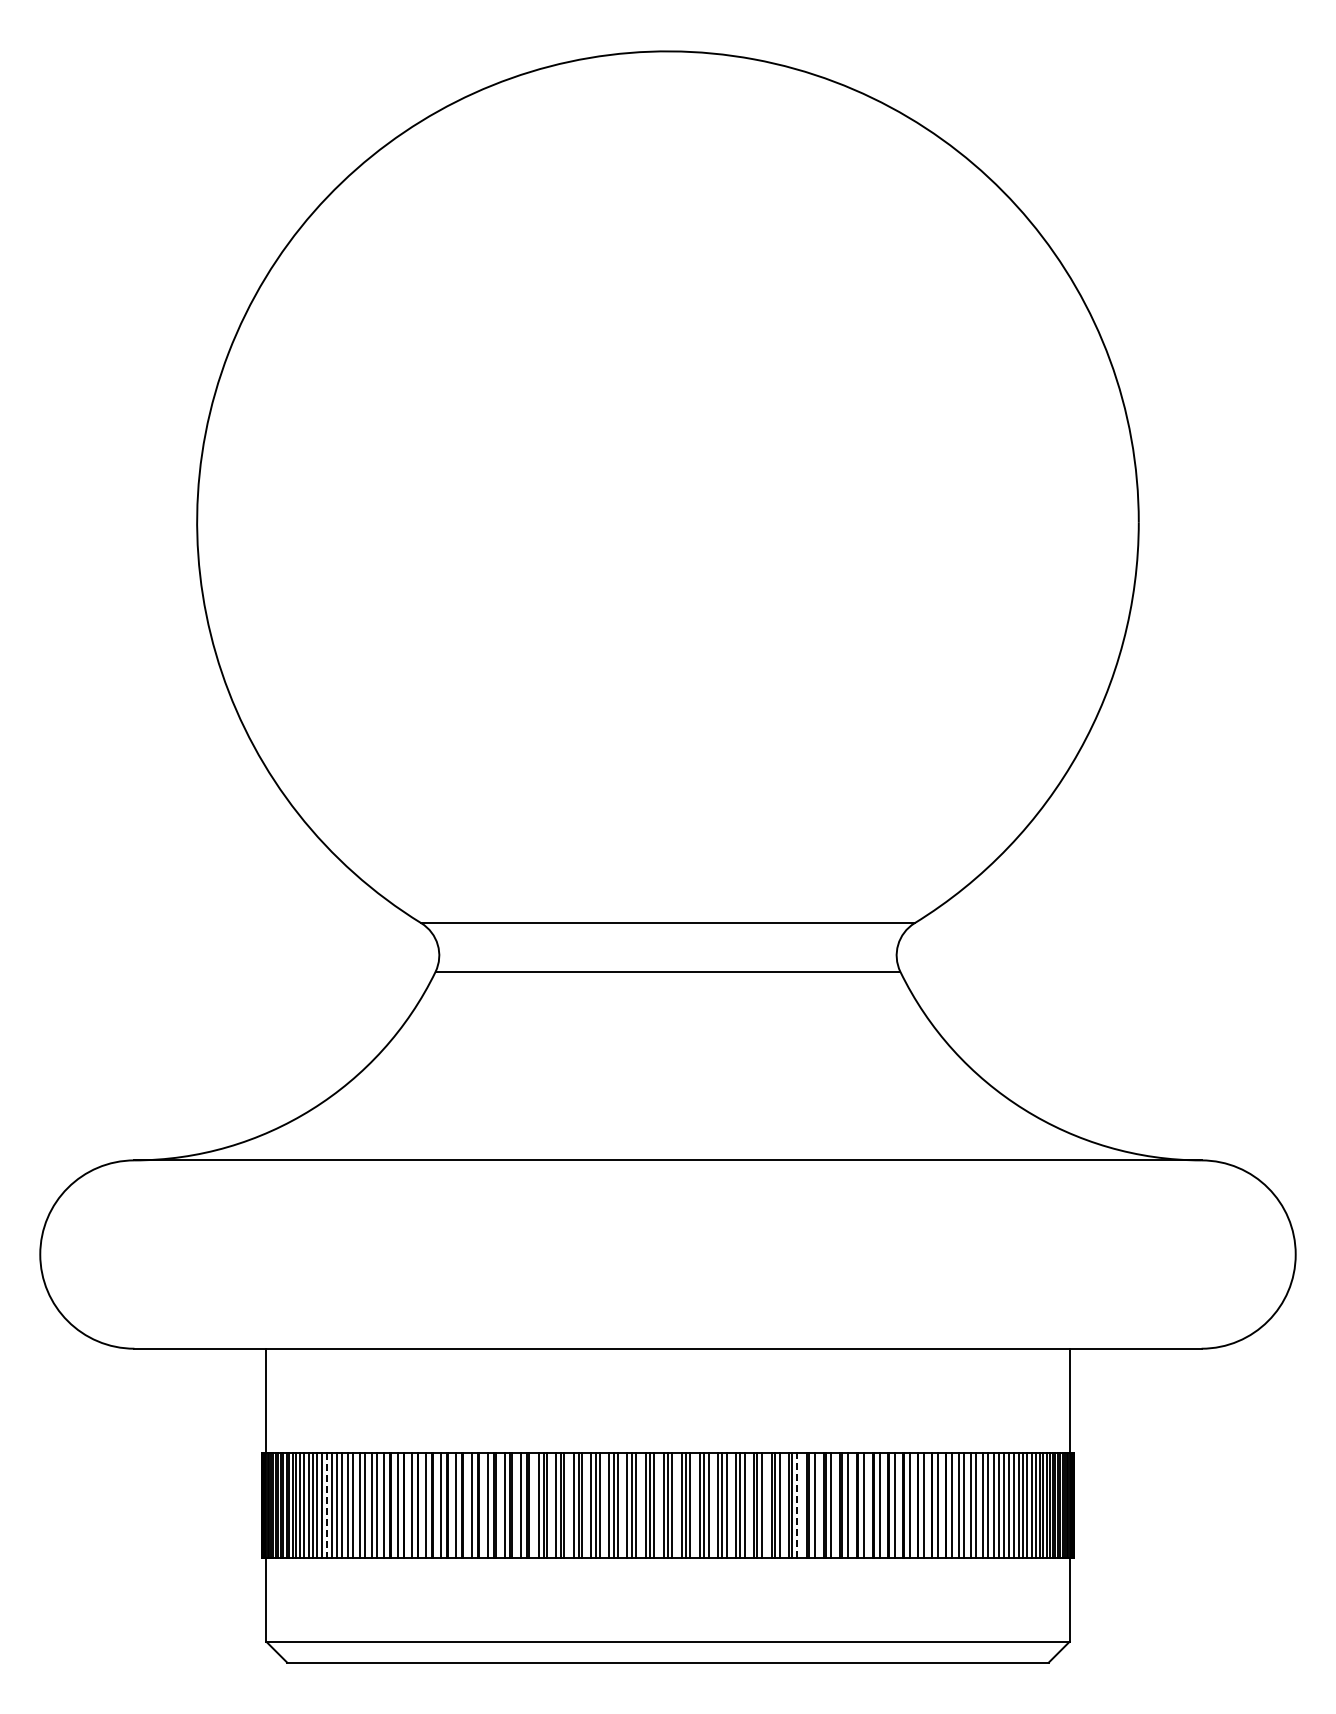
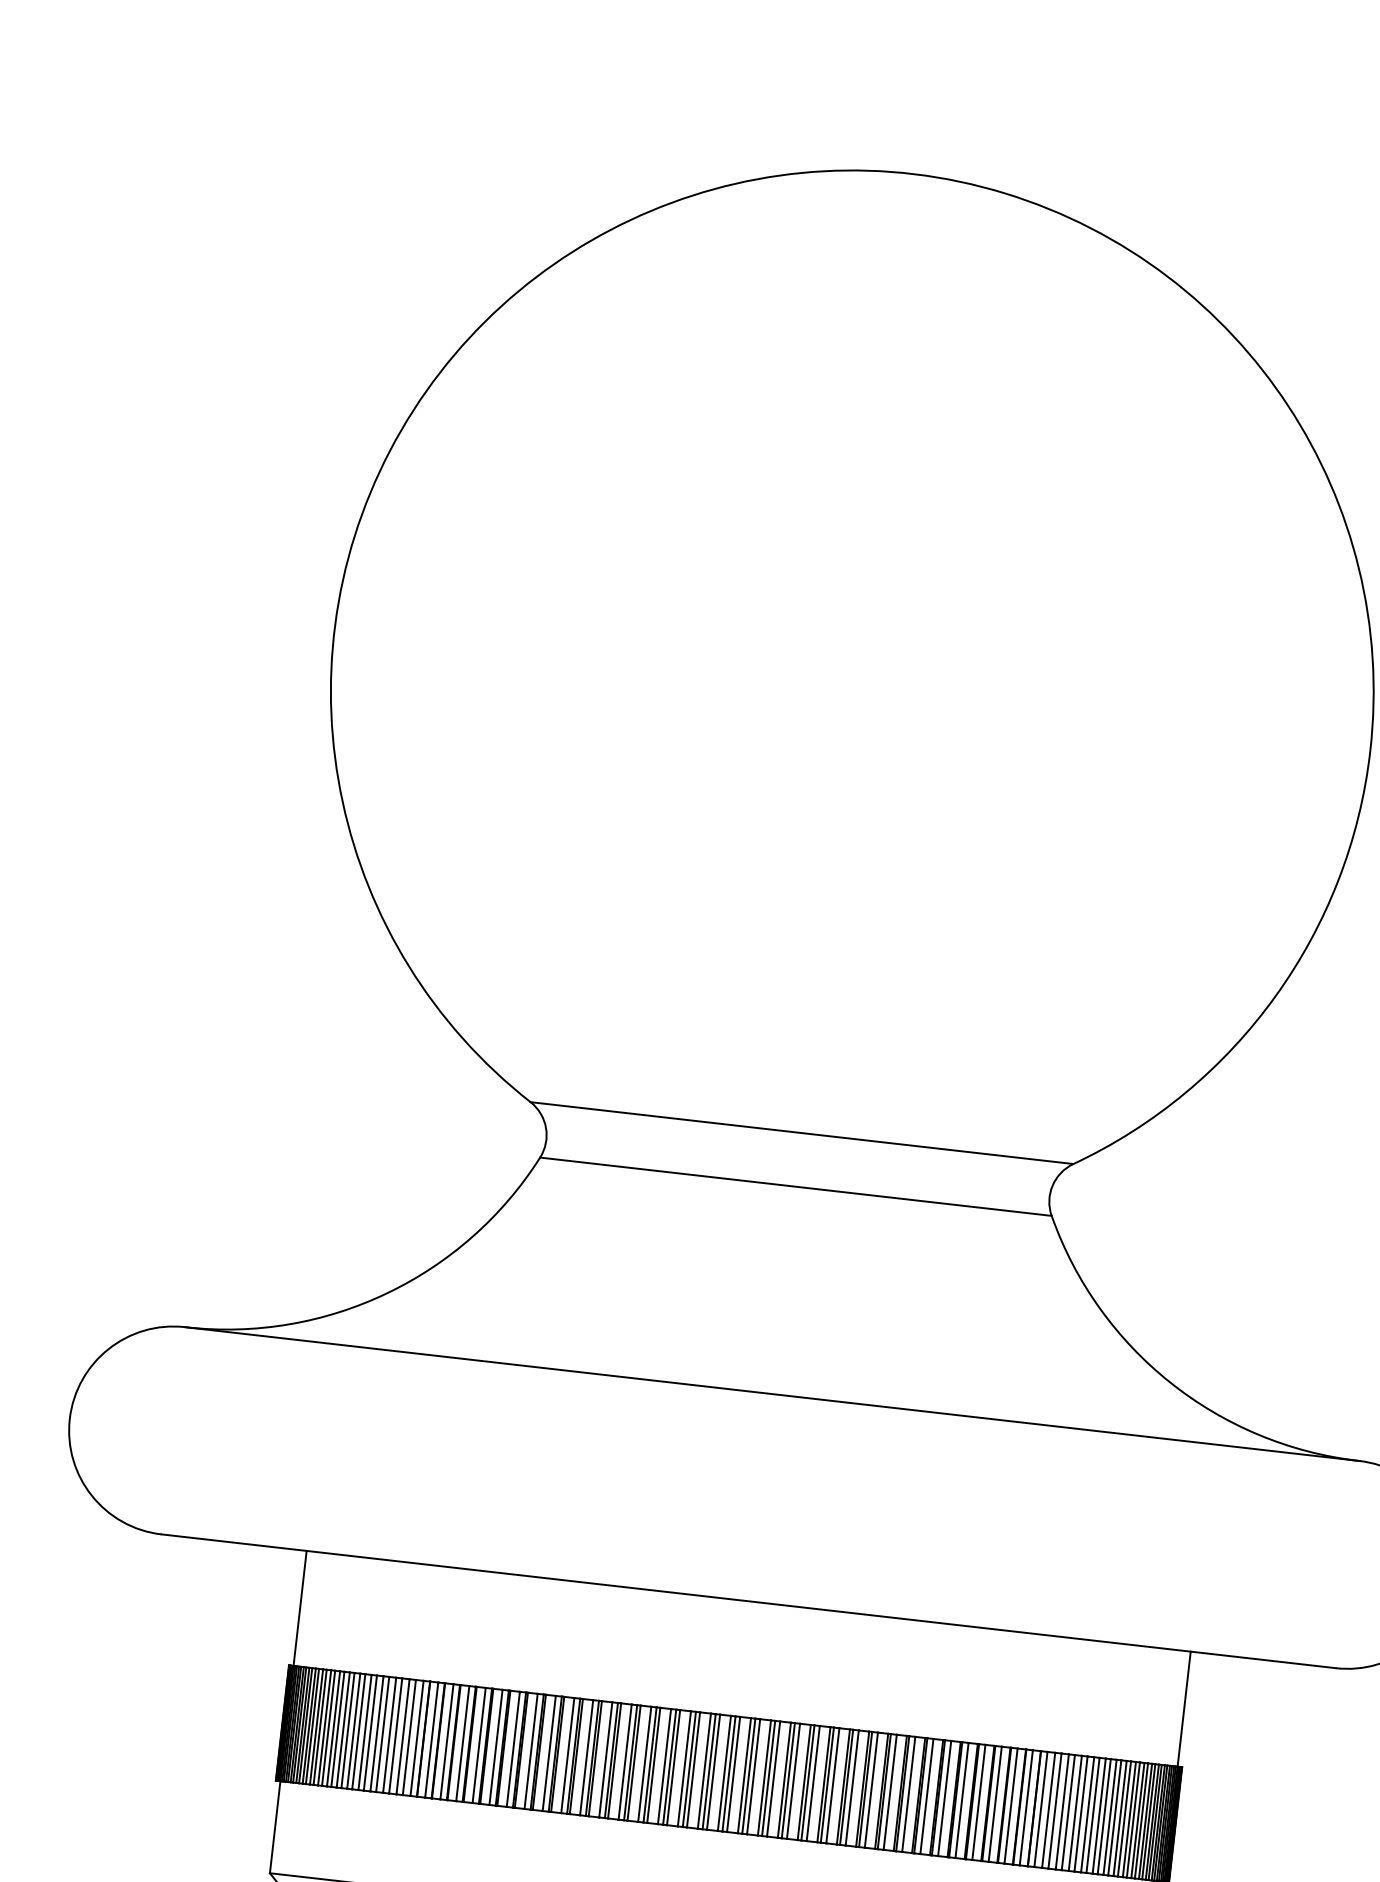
line: (797, 1505) -> (871, 1790), dashed -> solid
line: (326, 1506) -> (353, 1732), dashed -> solid

